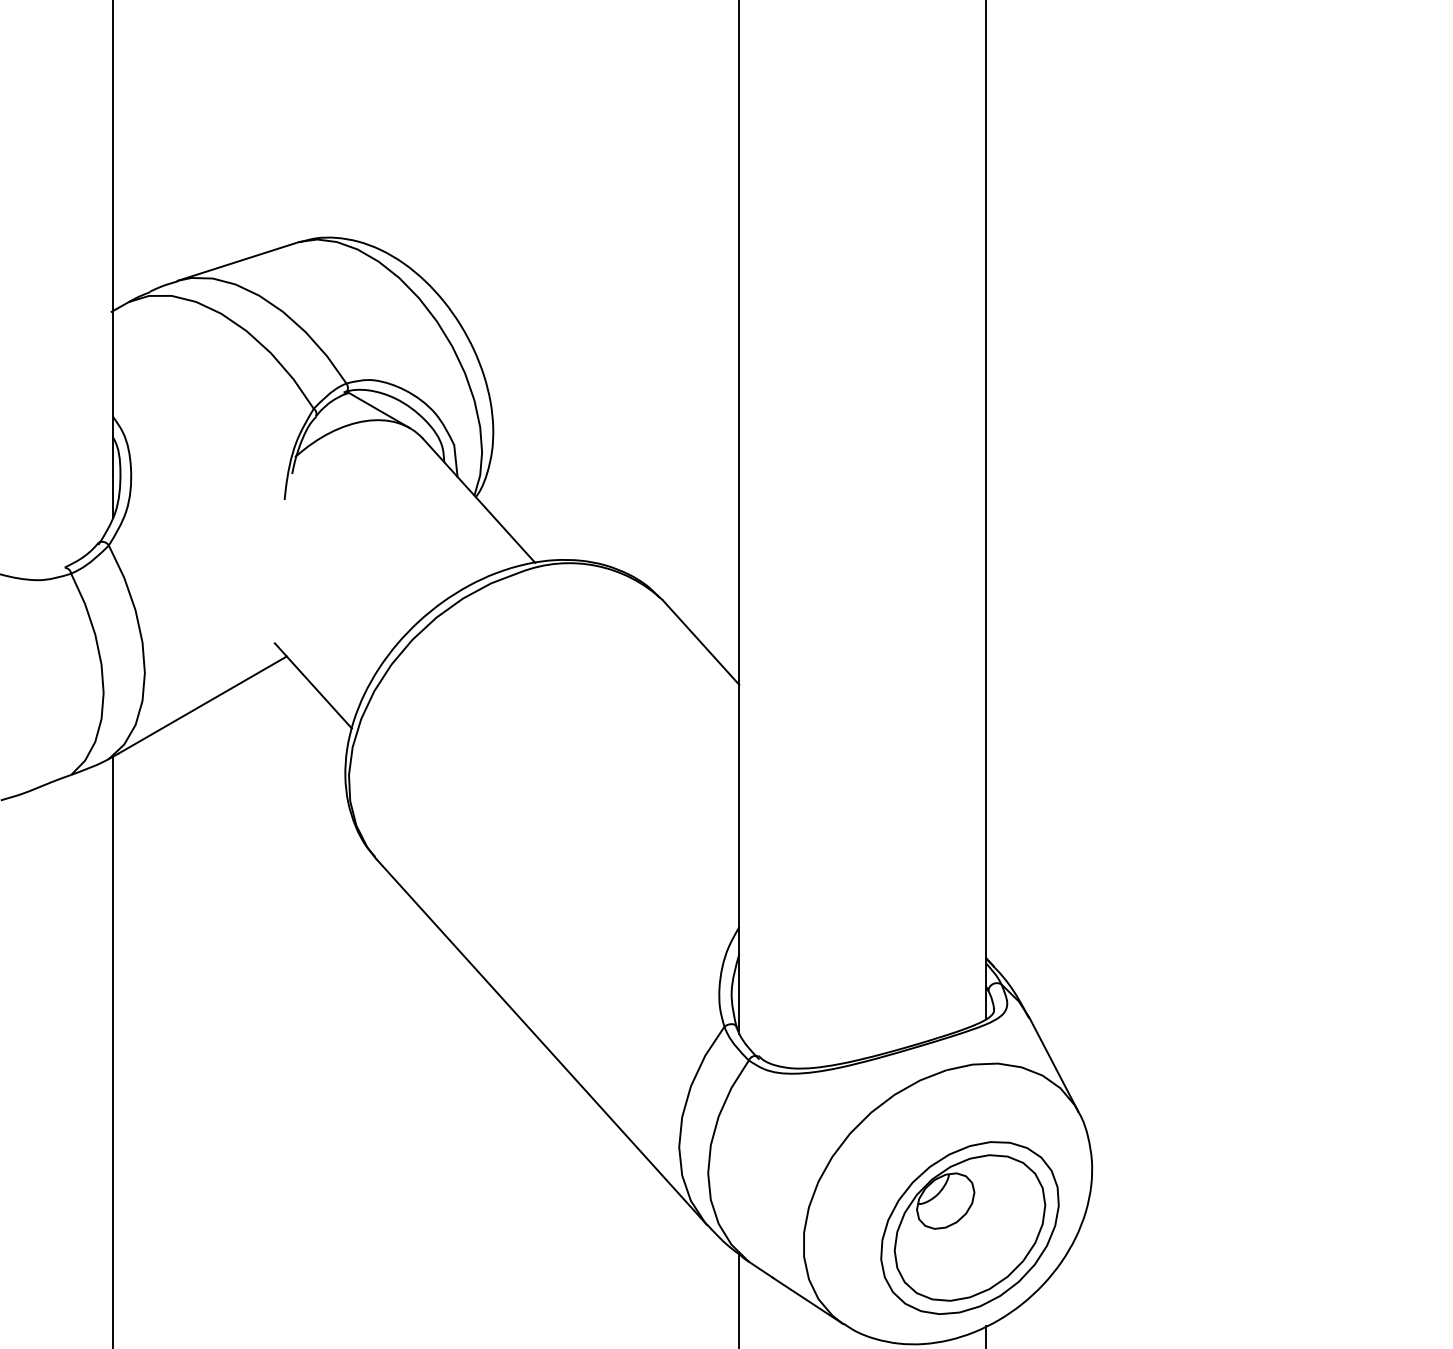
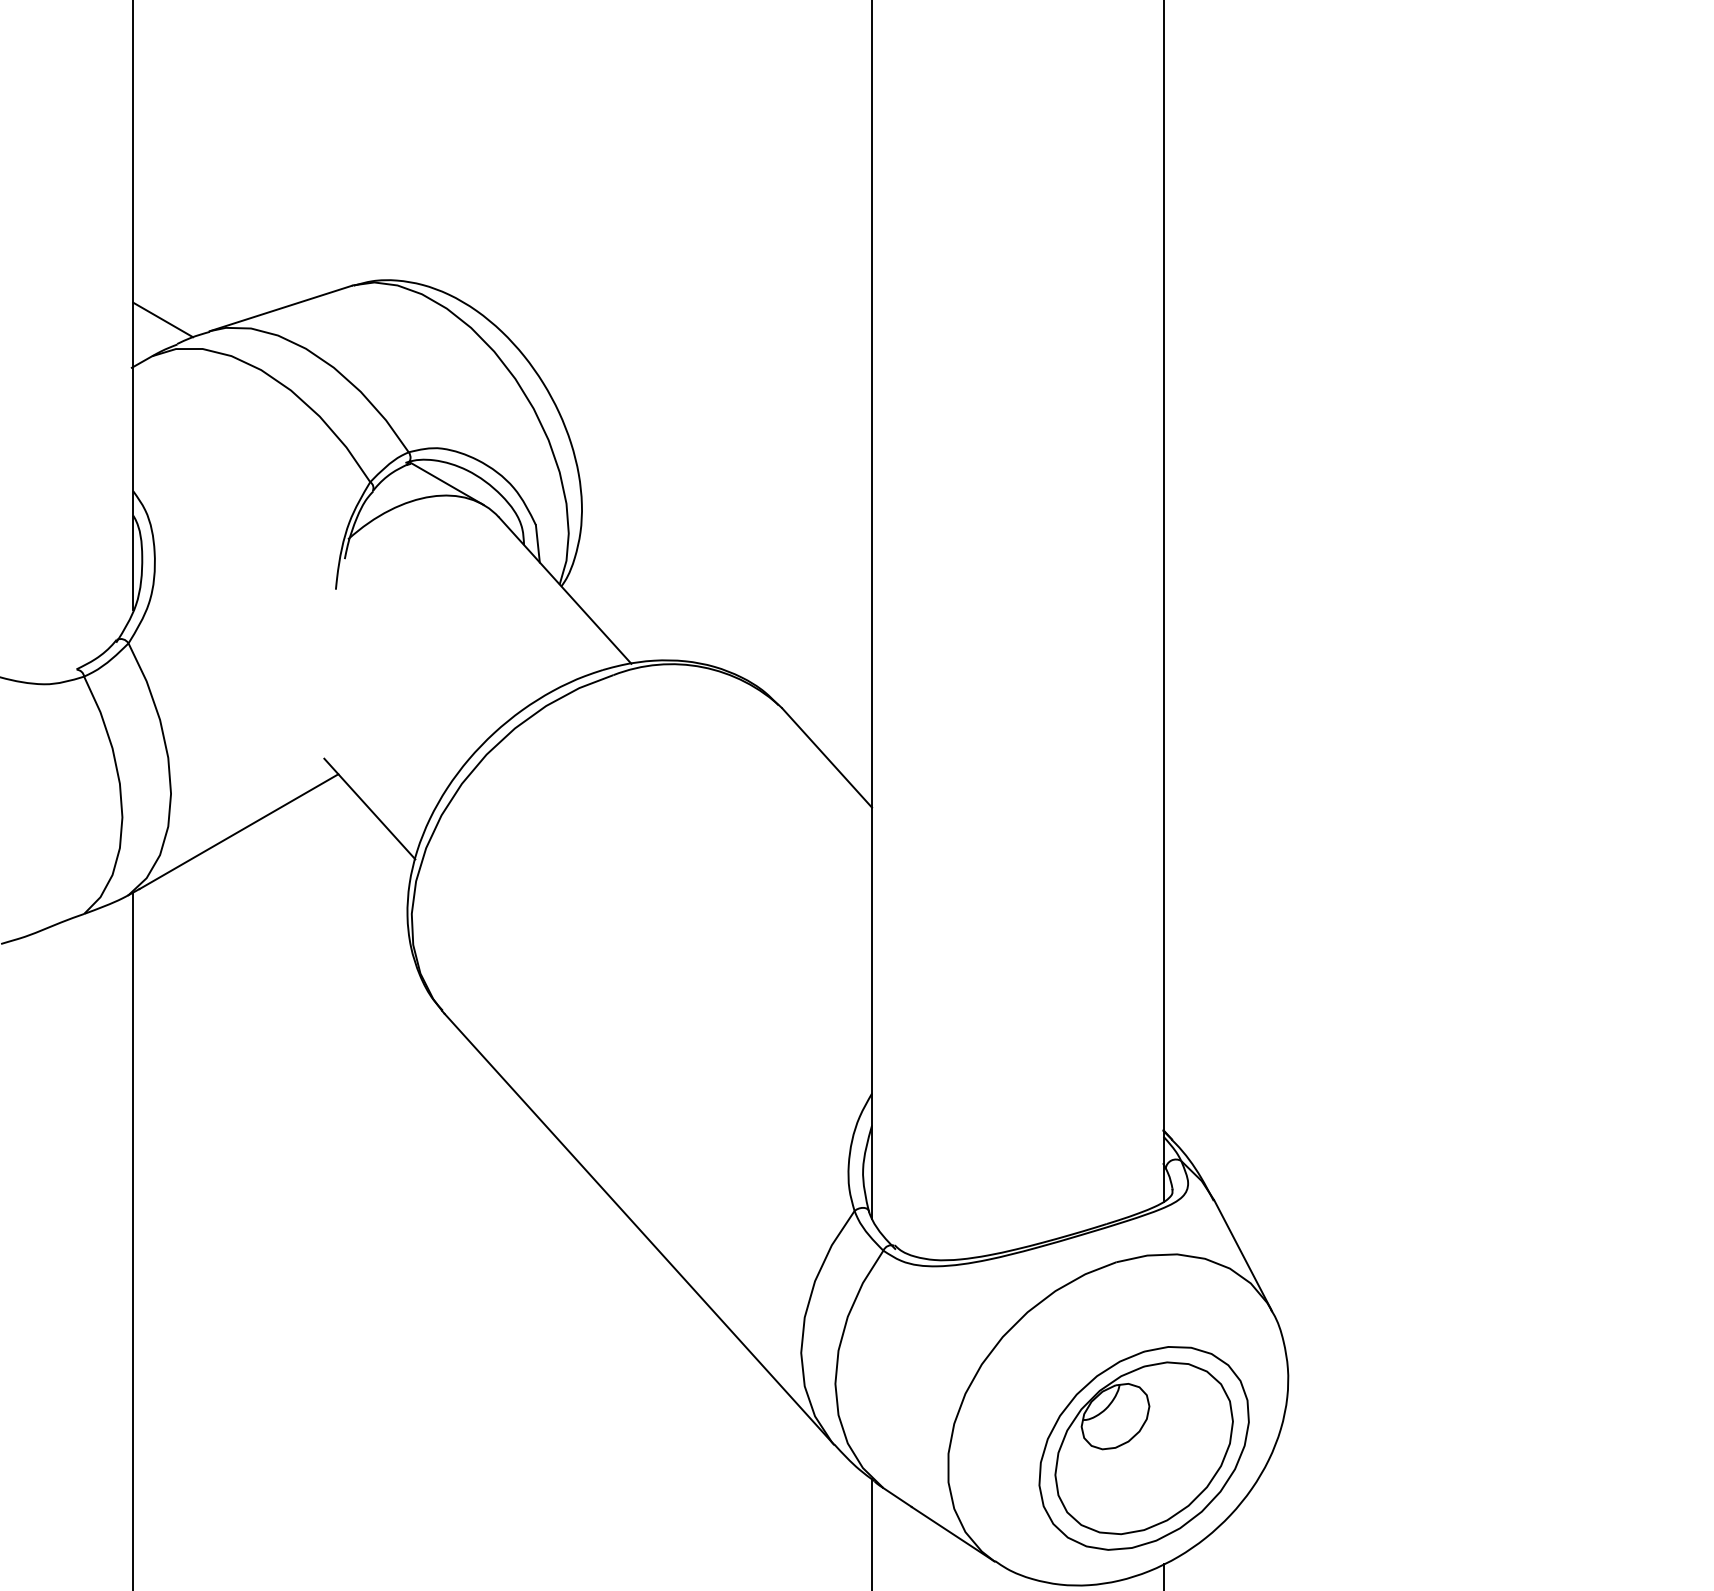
line: (138, 270) -> (163, 319), added

